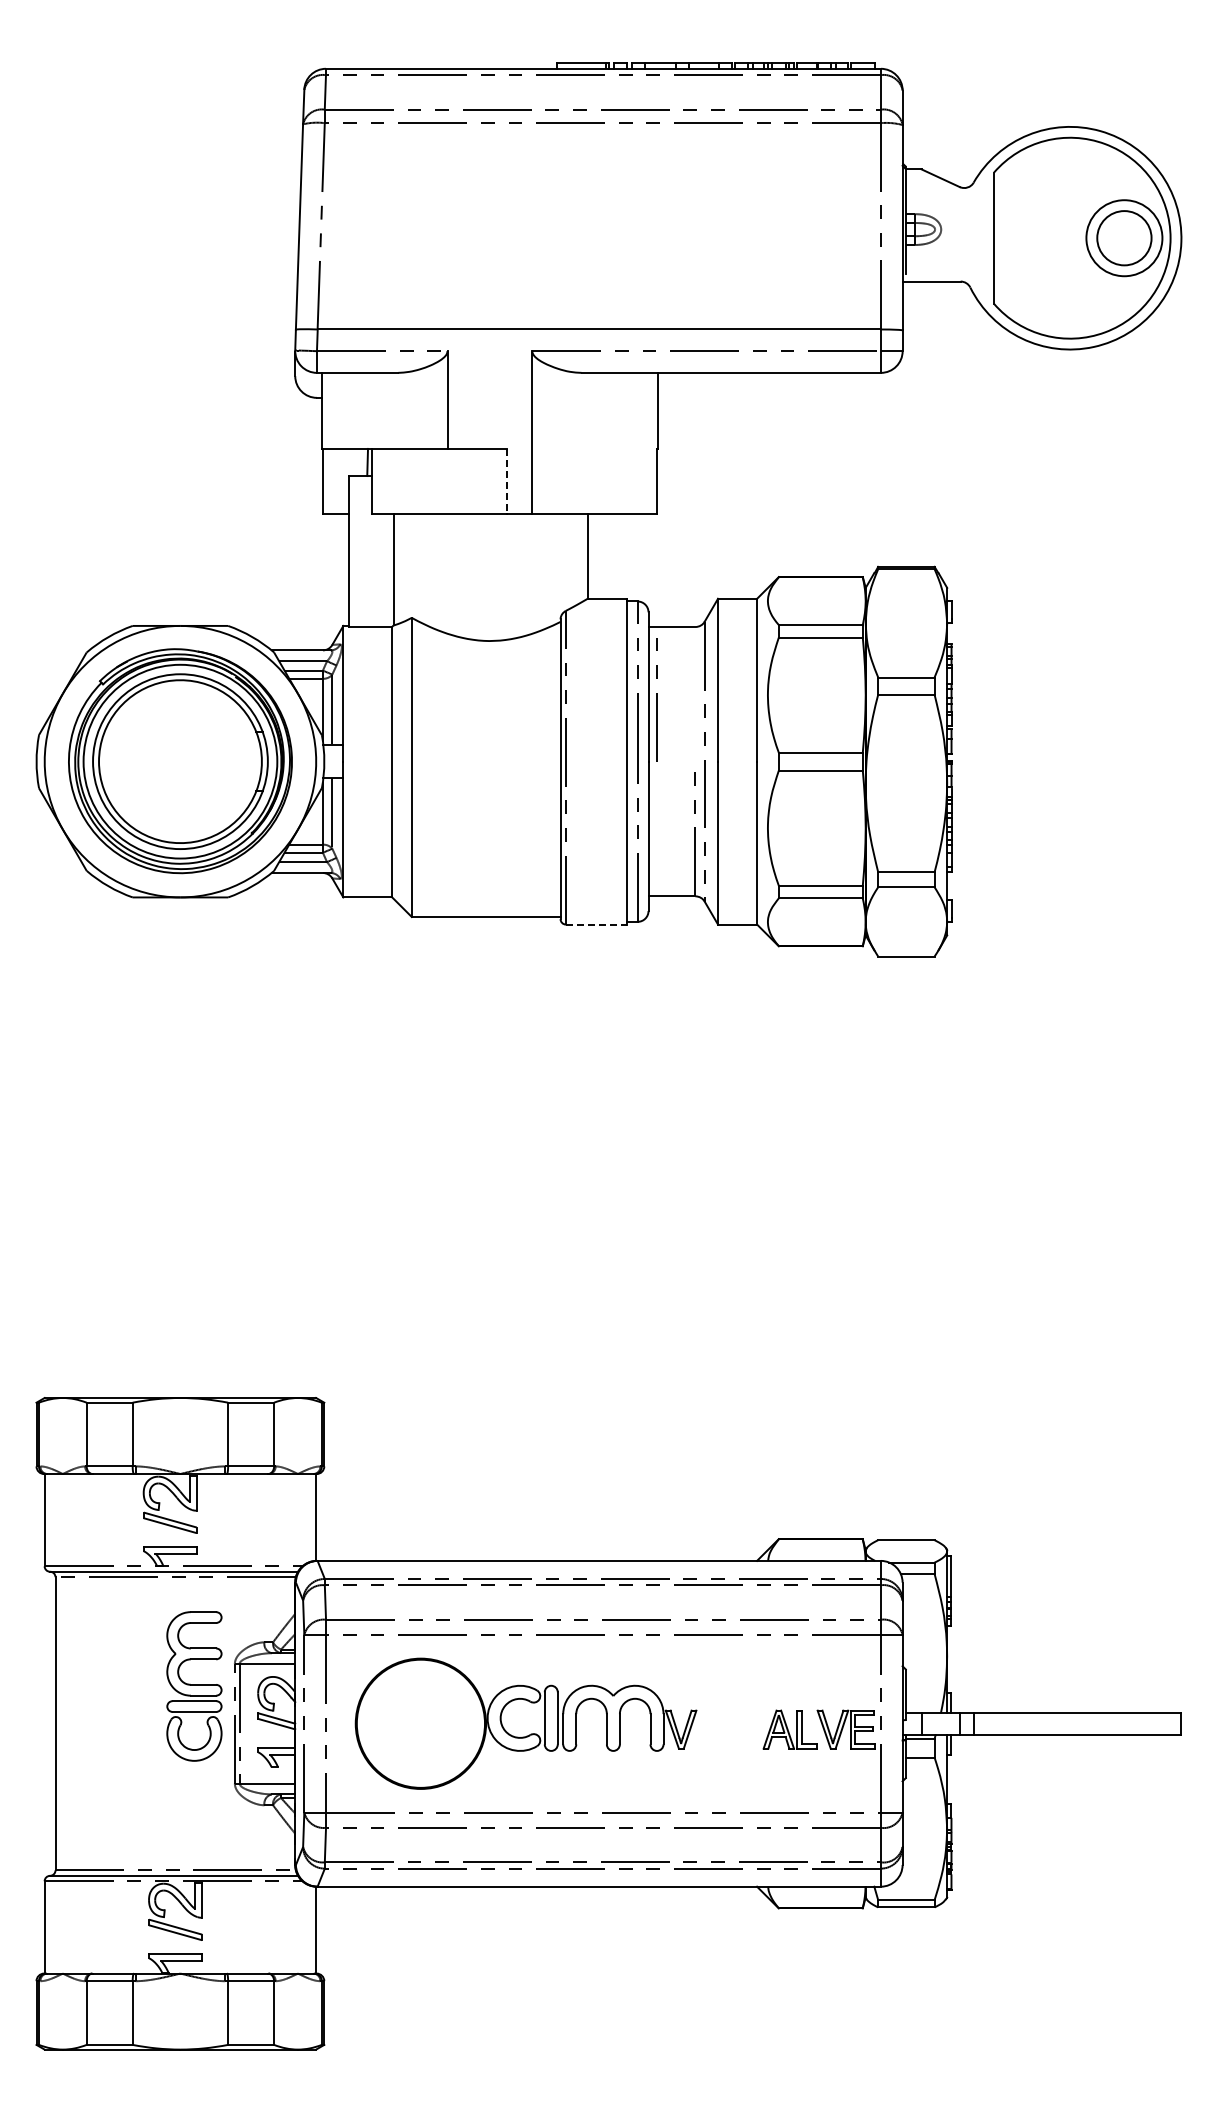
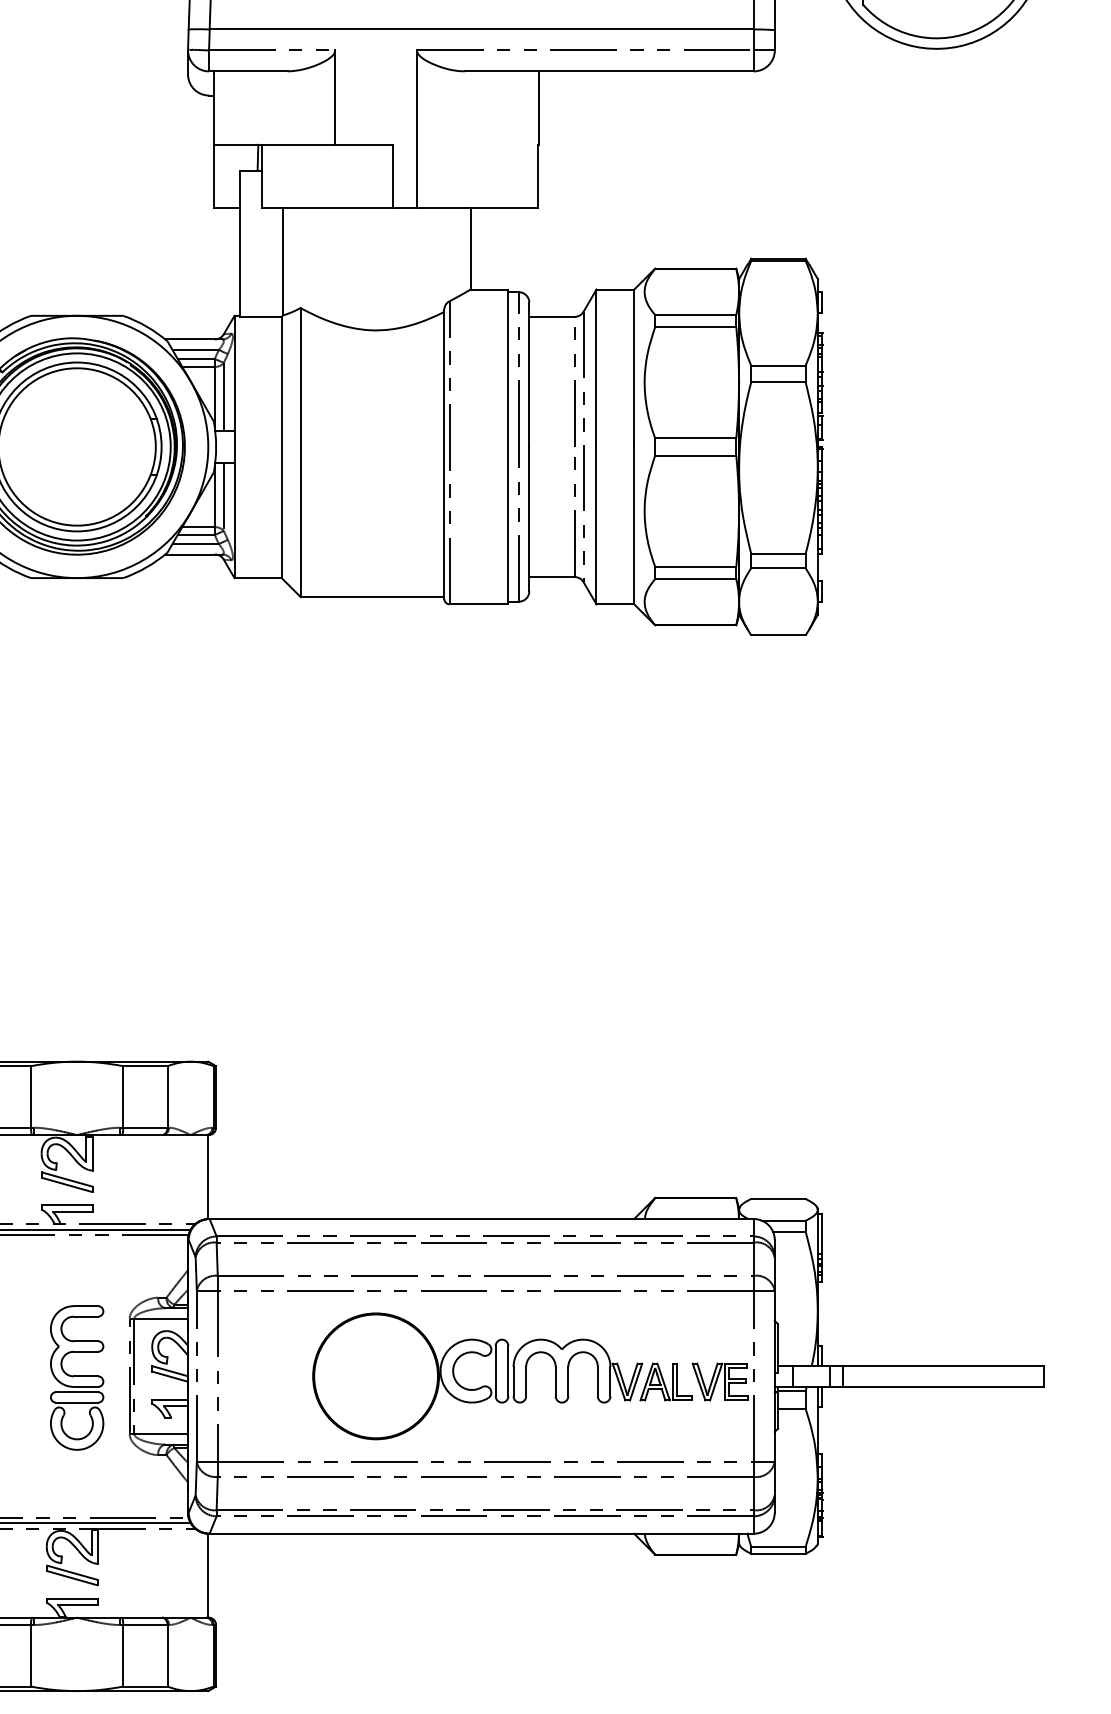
line: (507, 481) -> (393, 176), dashed -> solid
line: (656, 699) -> (573, 386), moved
line: (596, 924) -> (479, 604), dashed -> solid
part: (194, 1686) -> (77, 1378), moved
part: (531, 1733) -> (482, 1385), moved

